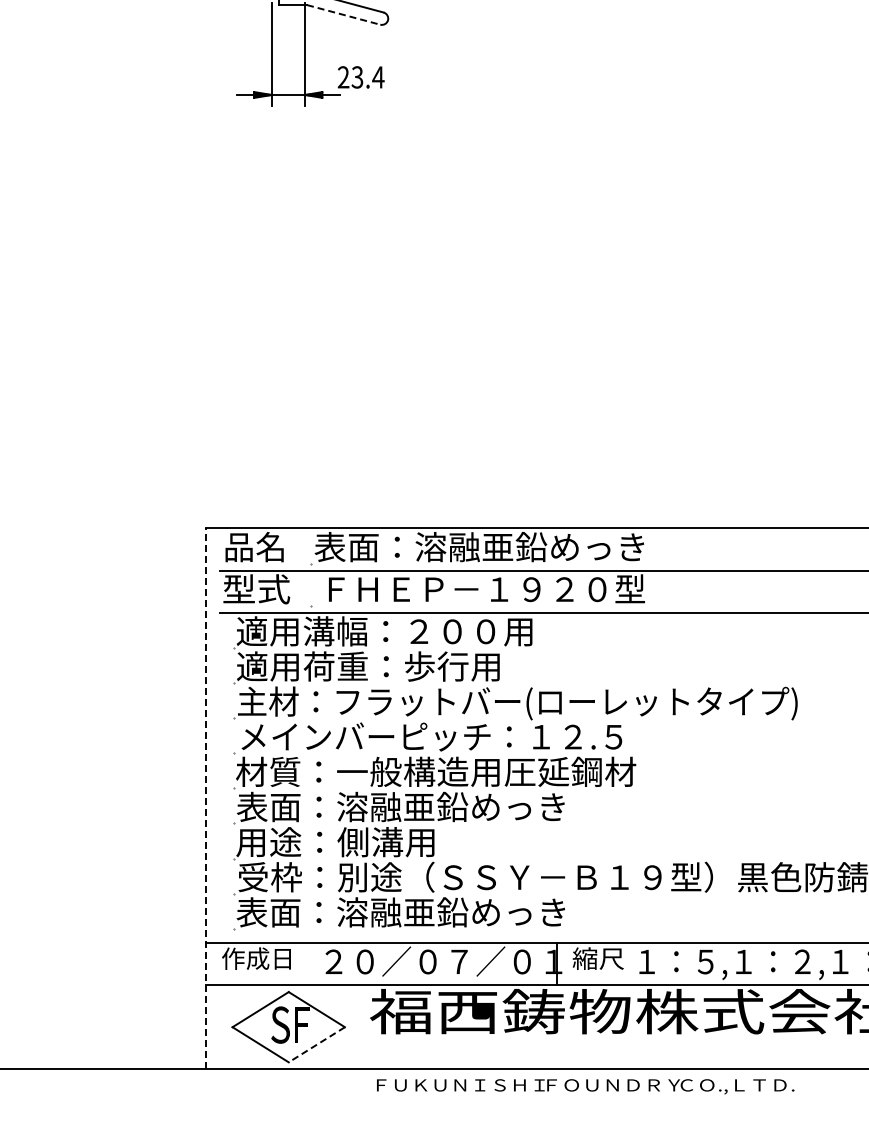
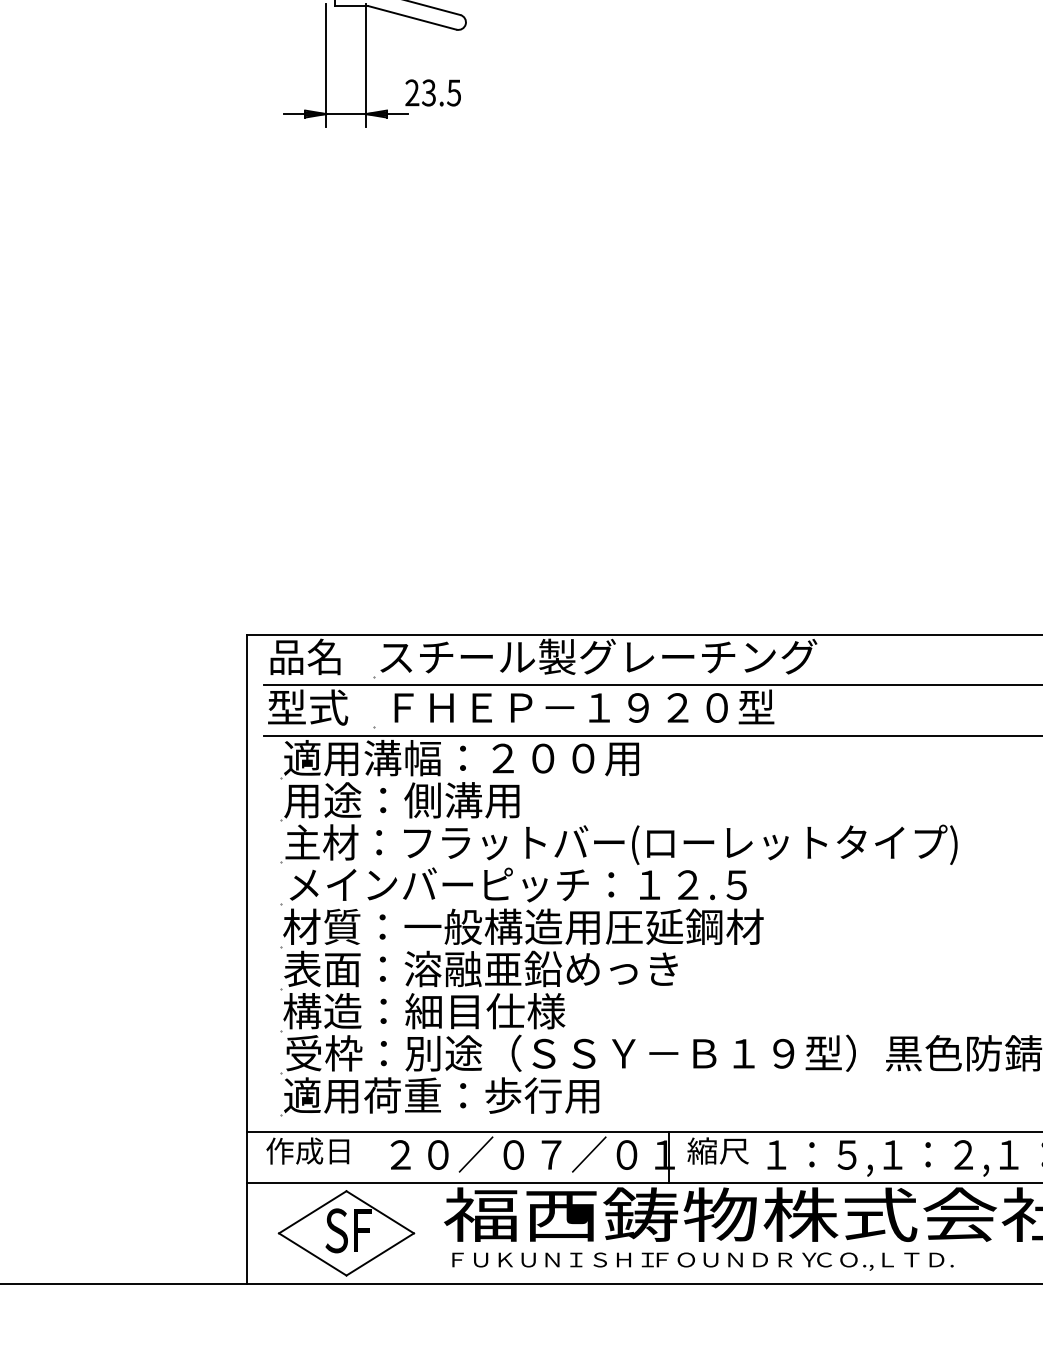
line: (343, 14) -> (412, 17), dashed -> solid
text: (378, 77) -> (454, 93), 23.4 -> 23.5
text: (497, 547) -> (597, 657), 表面：溶融亜鉛めっき -> スチール製グレーチング
text: (368, 666) -> (442, 800), 適用荷重：歩行用 -> 用途：側溝用
line: (205, 798) -> (246, 958), dashed -> solid
text: (353, 842) -> (424, 1011), 用途：側溝用 -> 構造：細目仕様
text: (400, 912) -> (480, 1095), 表面：溶融亜鉛めっき -> 適用荷重：歩行用
line: (316, 1045) -> (379, 1255), dashed -> solid
text: (585, 1086) -> (702, 1261), moved

